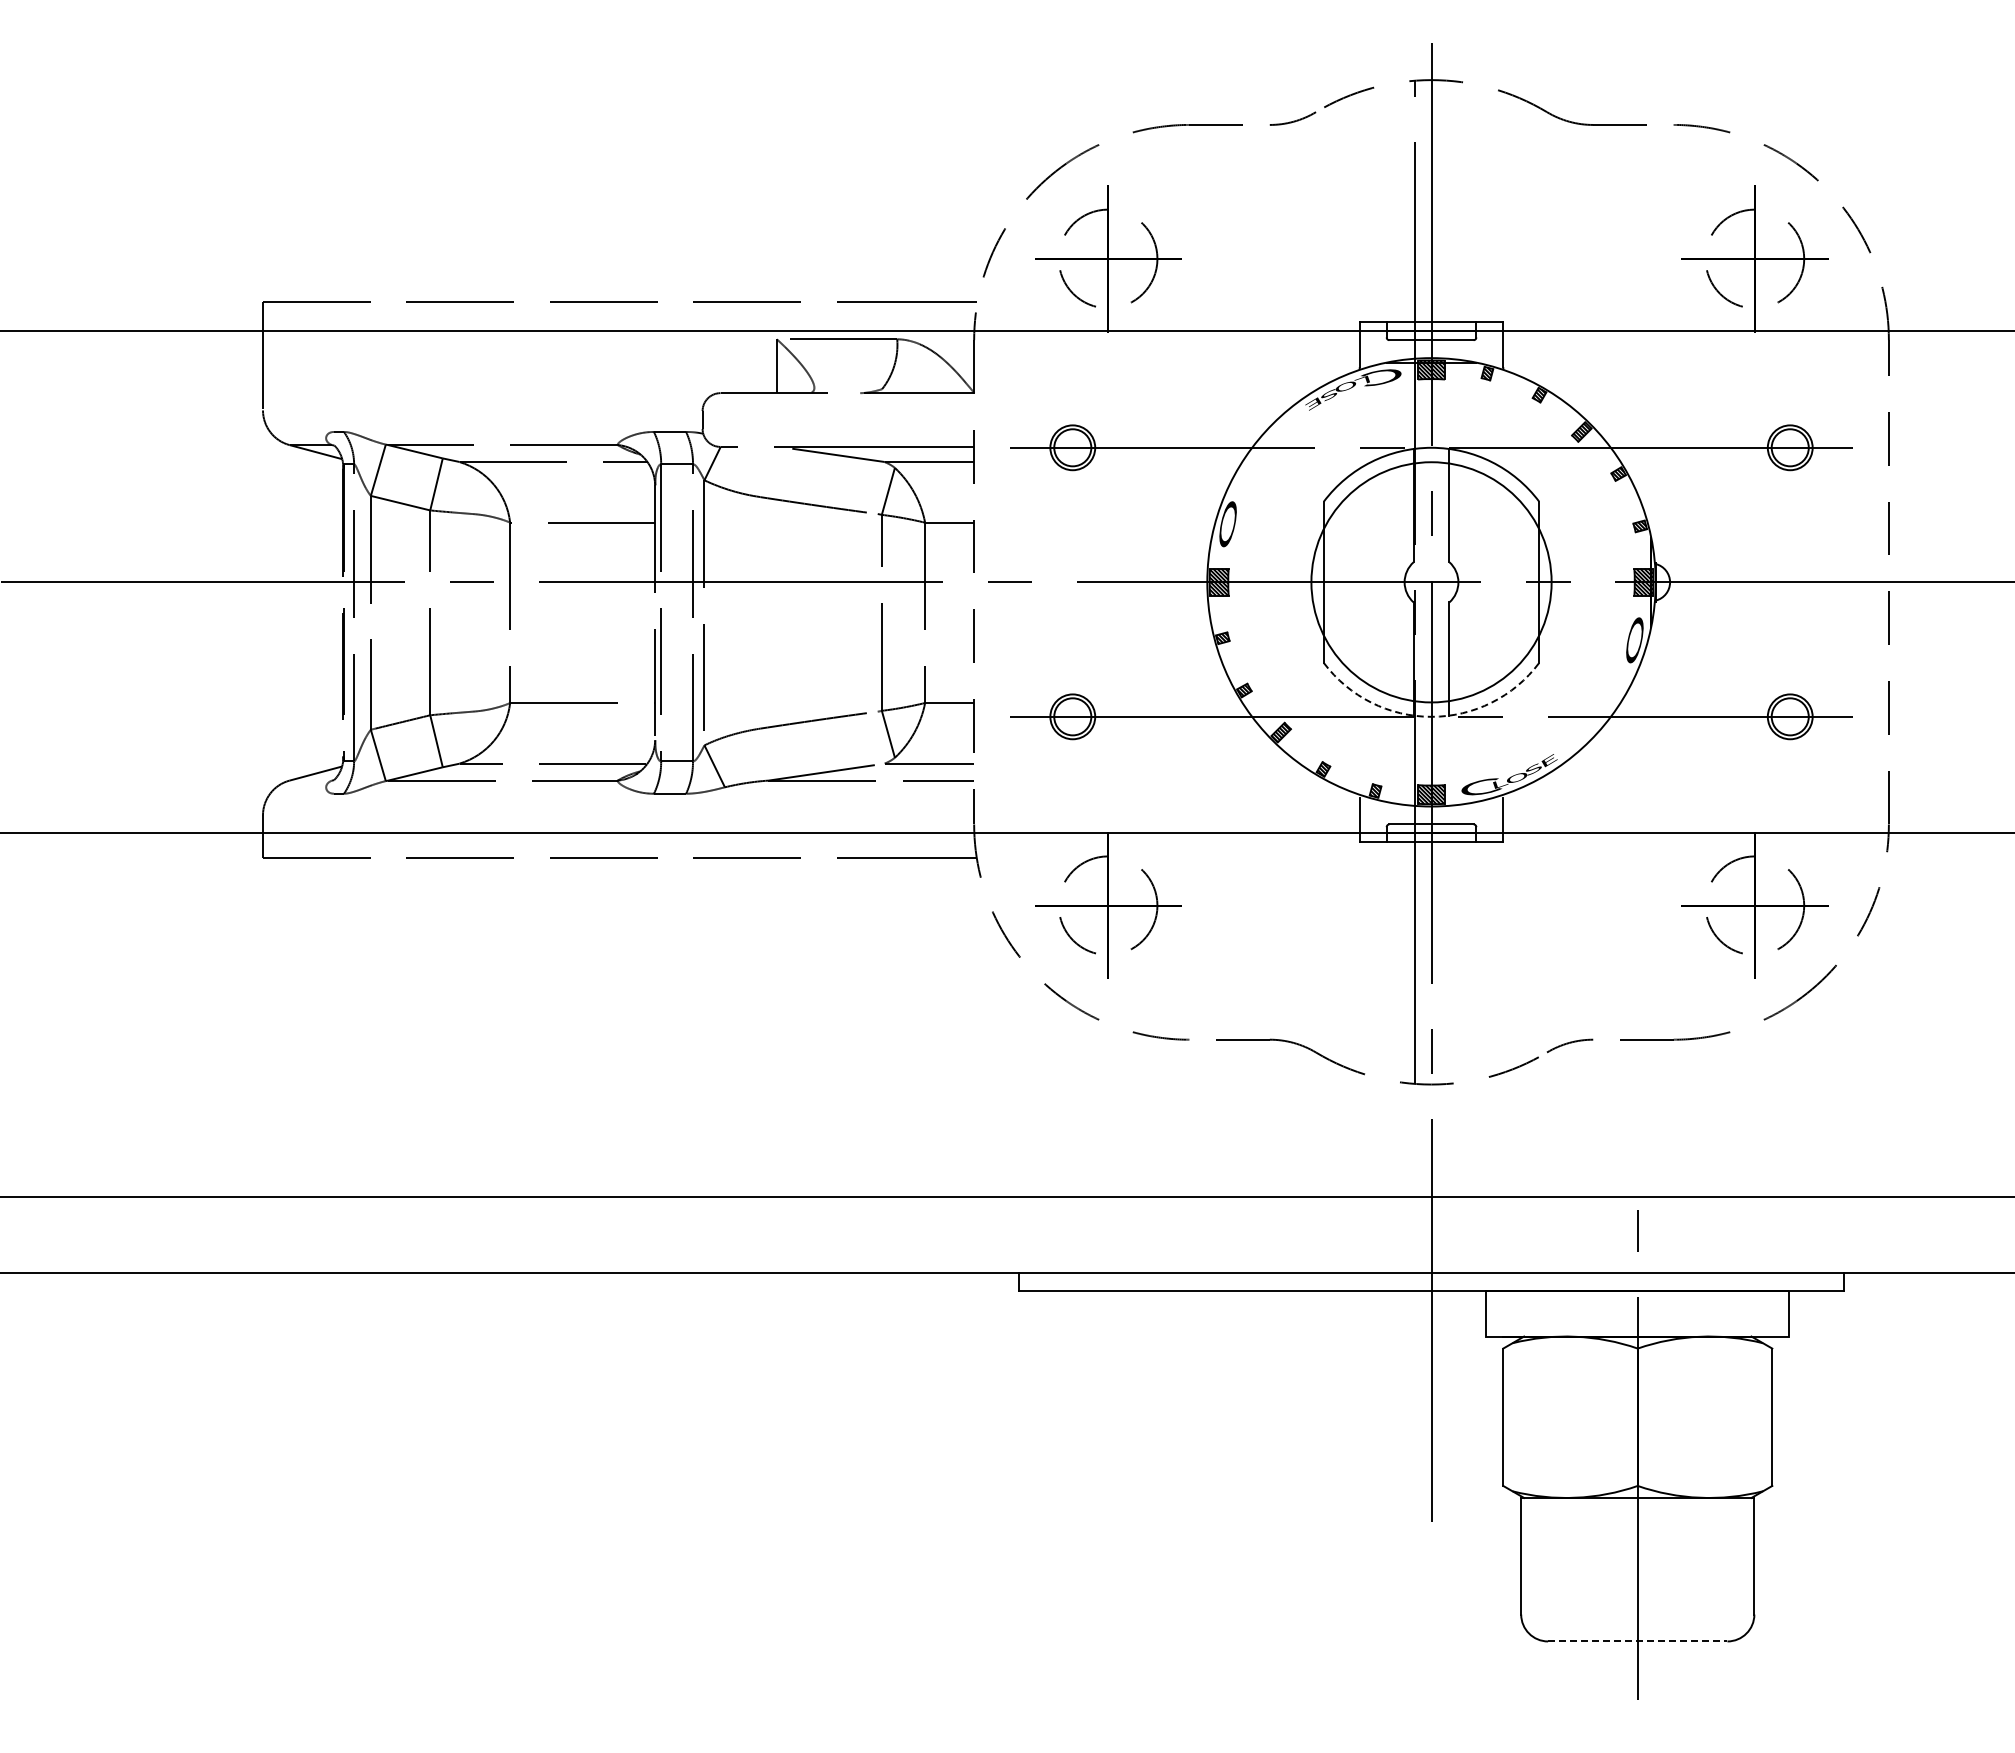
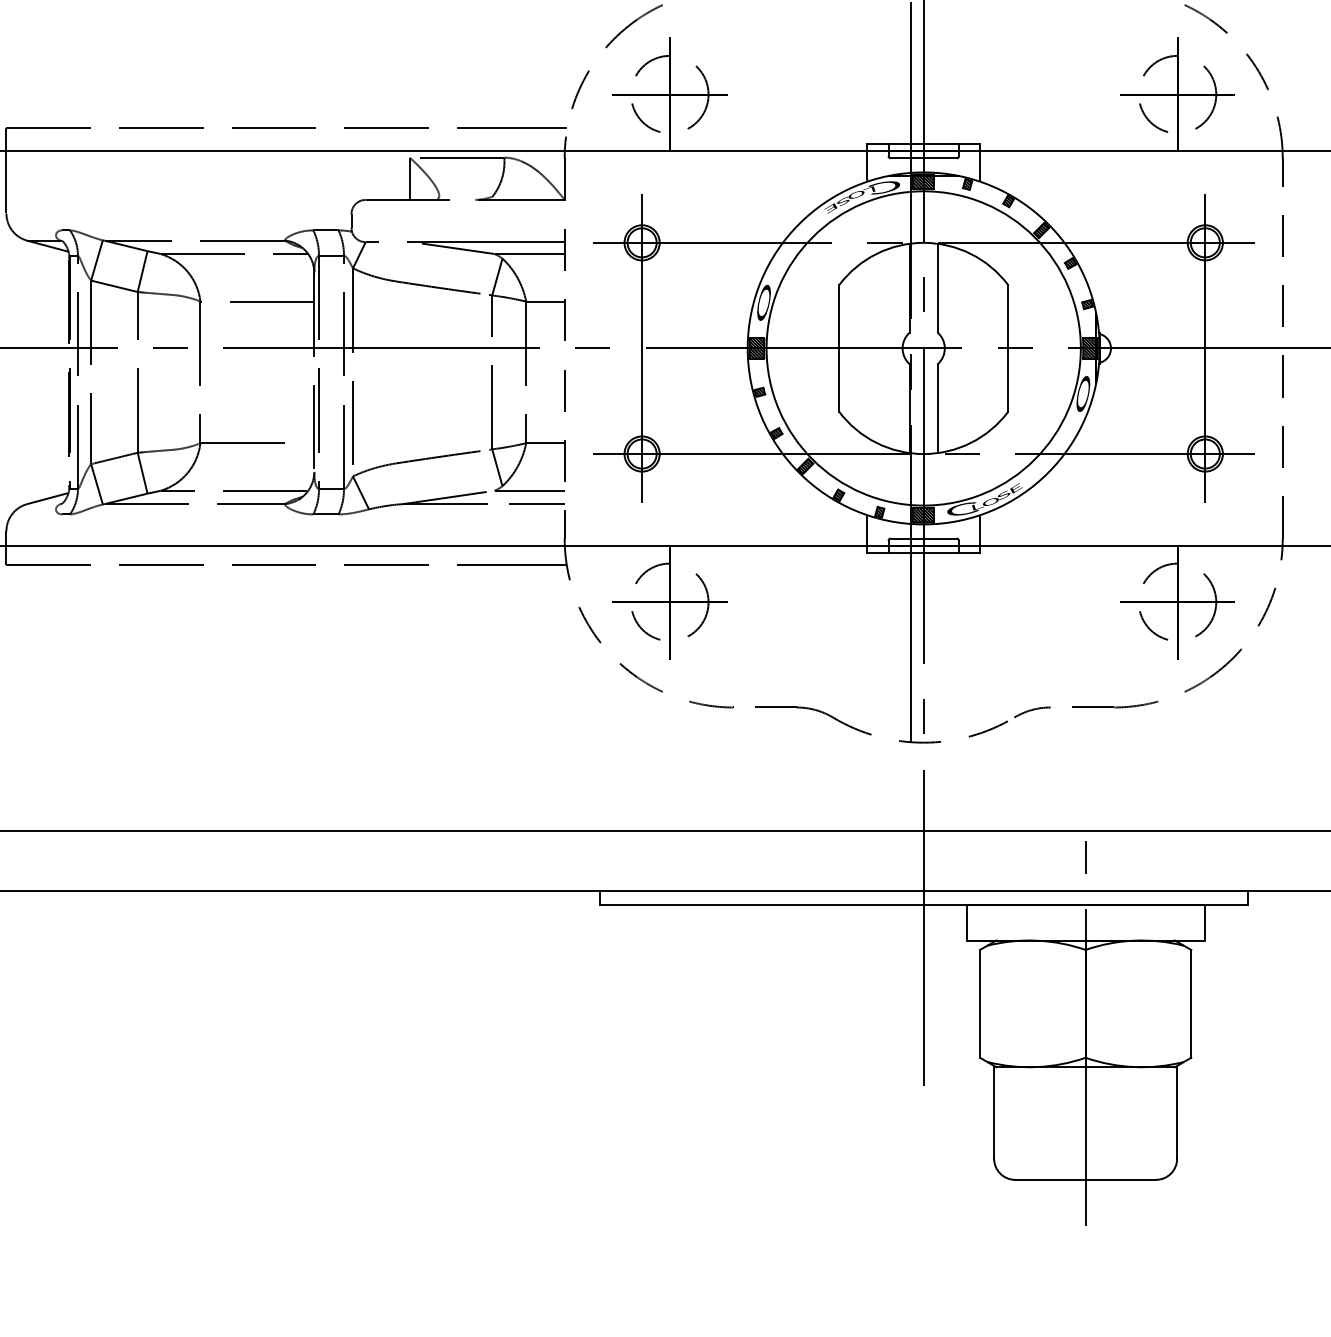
line: (1072, 582) -> (641, 348), added
circle: (1431, 582) -> (923, 348), size x1.67
line: (1790, 582) -> (1205, 348), added
arc: (1431, 716) -> (923, 453), dashed -> solid
line: (1637, 1641) -> (1085, 1179), dashed -> solid

